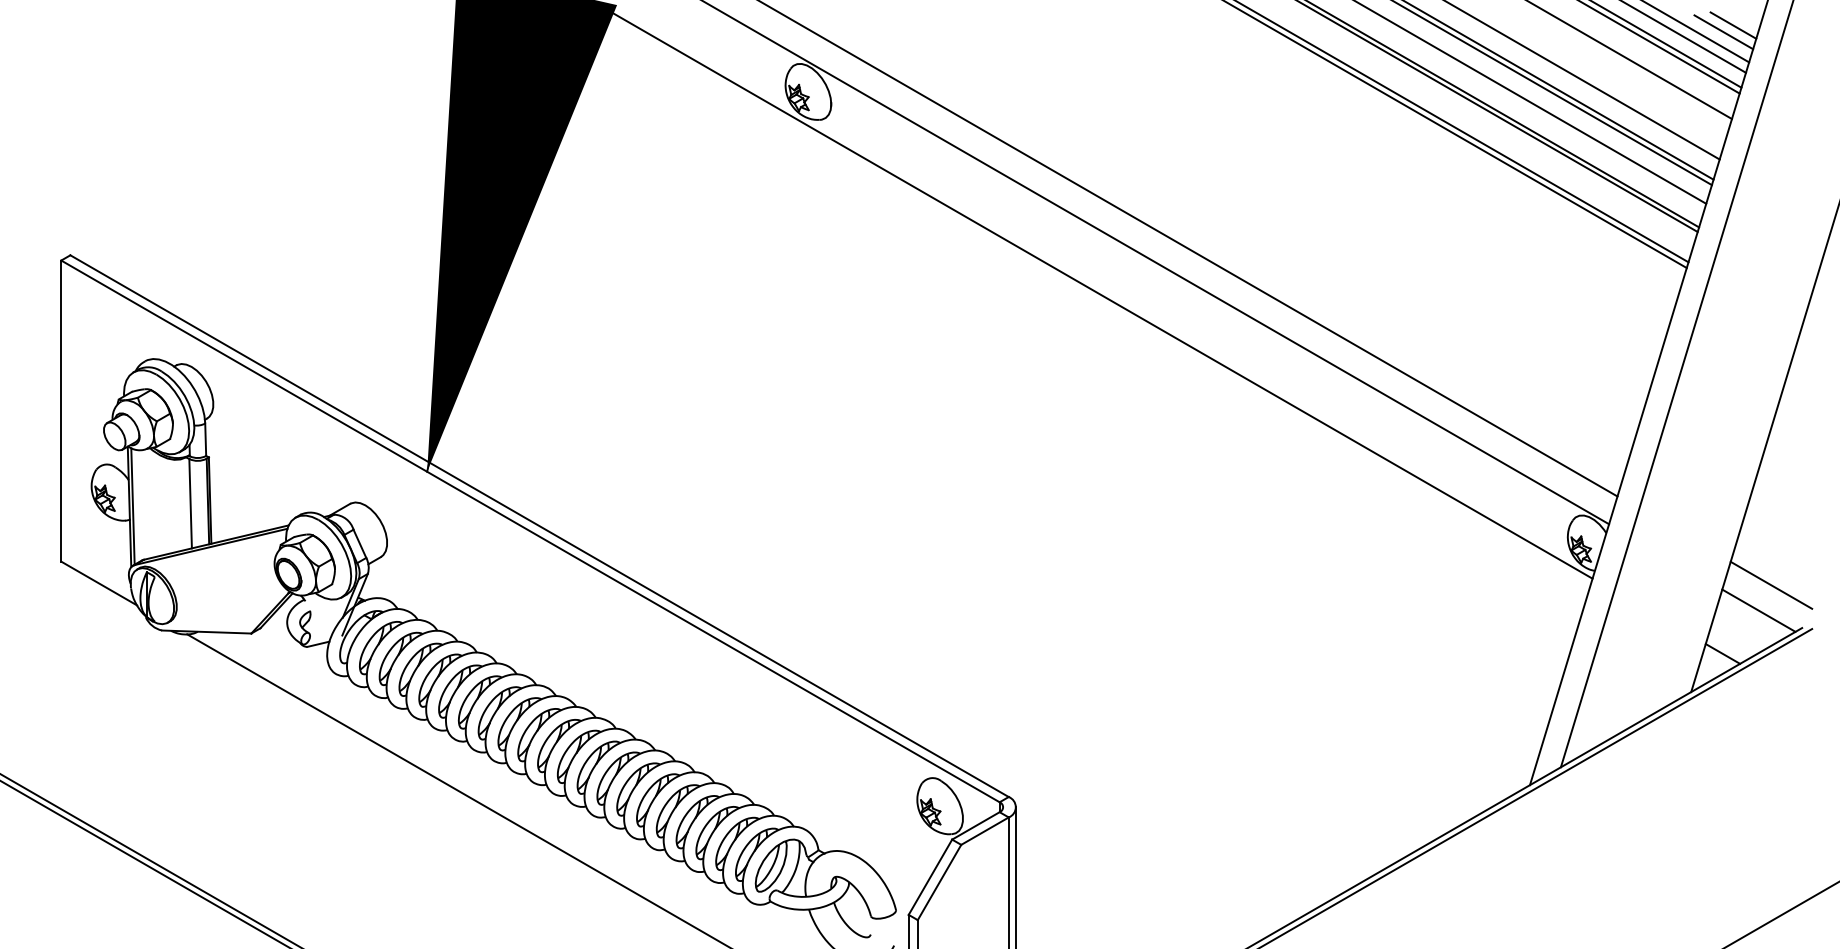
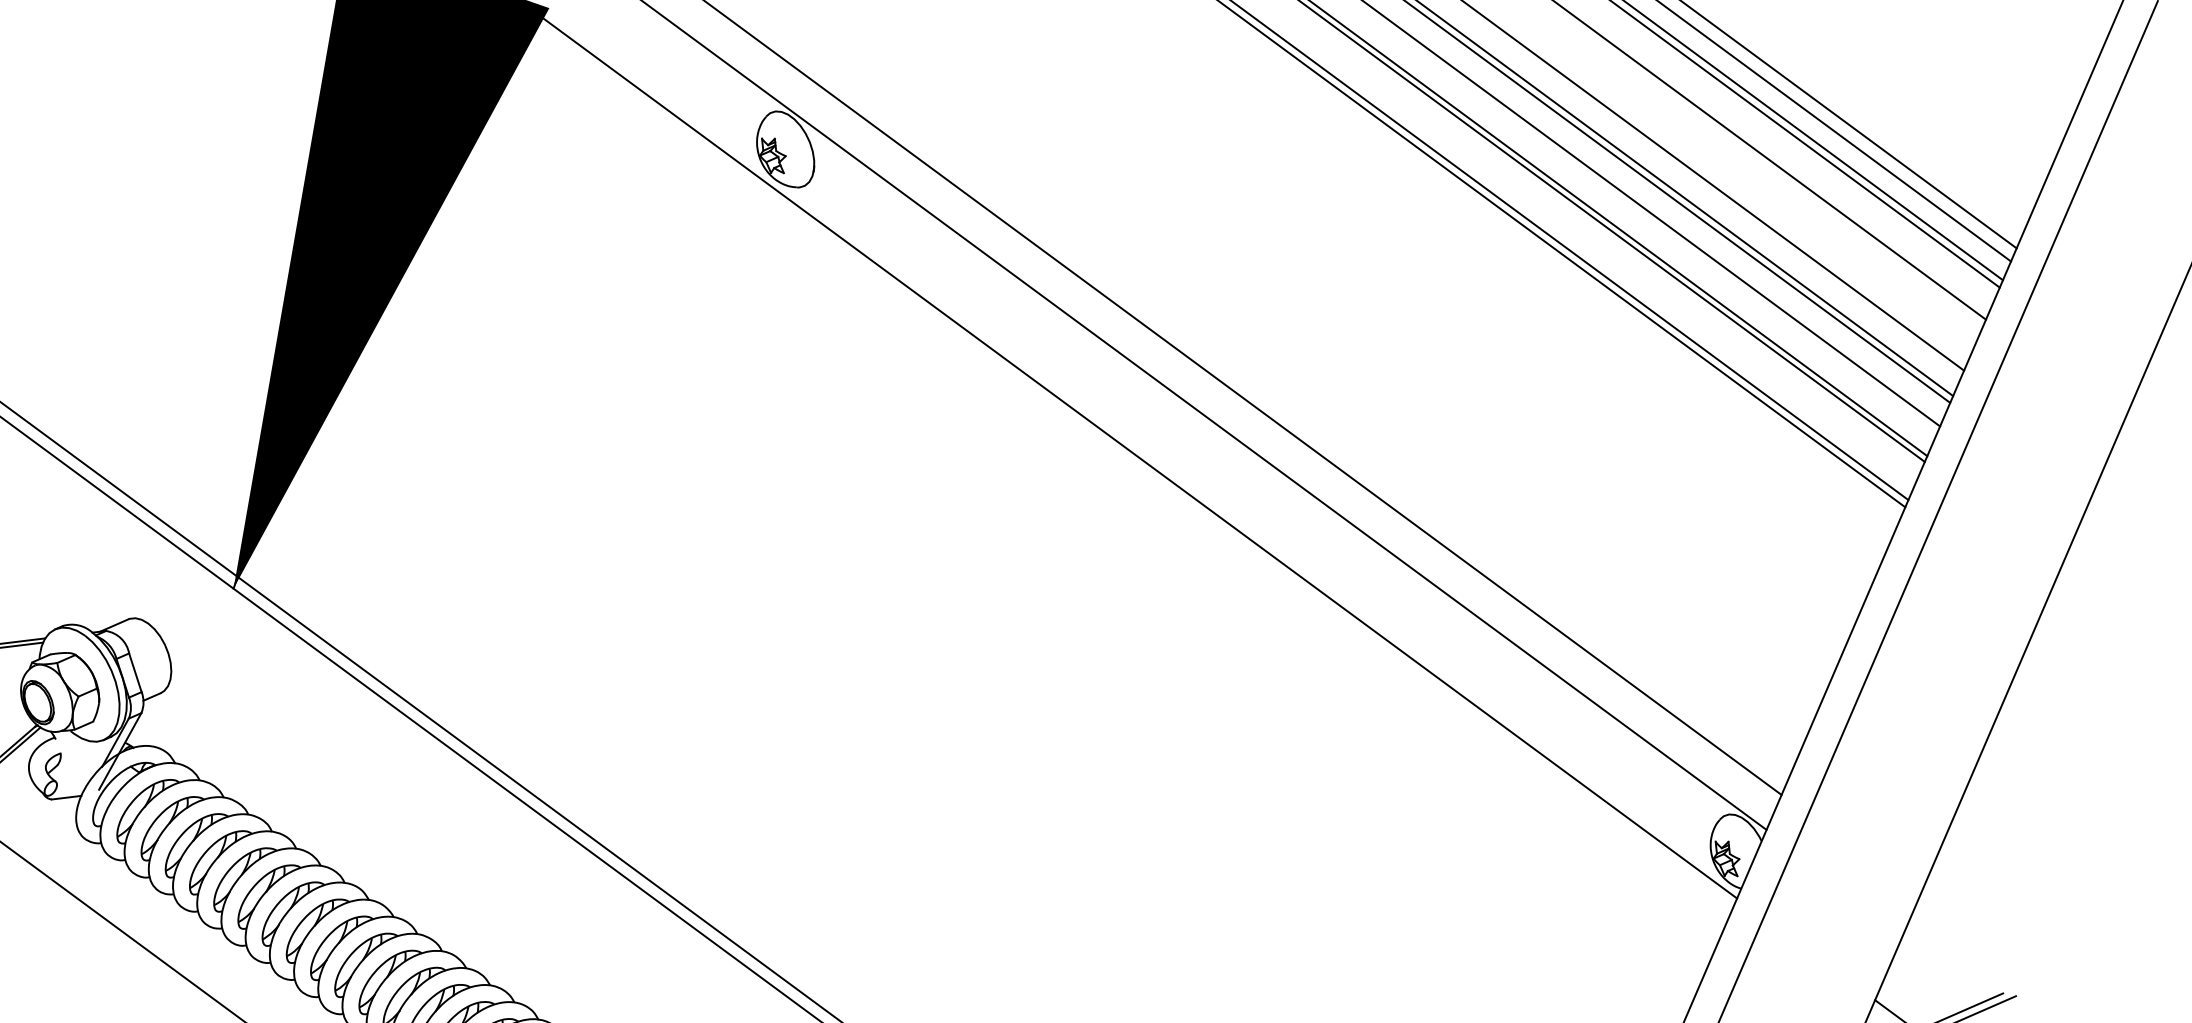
line: (1733, 25) -> (2001, 197), removed
line: (1723, 32) -> (1987, 205), removed
line: (1771, 584) -> (1969, 932), removed
line: (1758, 610) -> (1948, 964), removed

